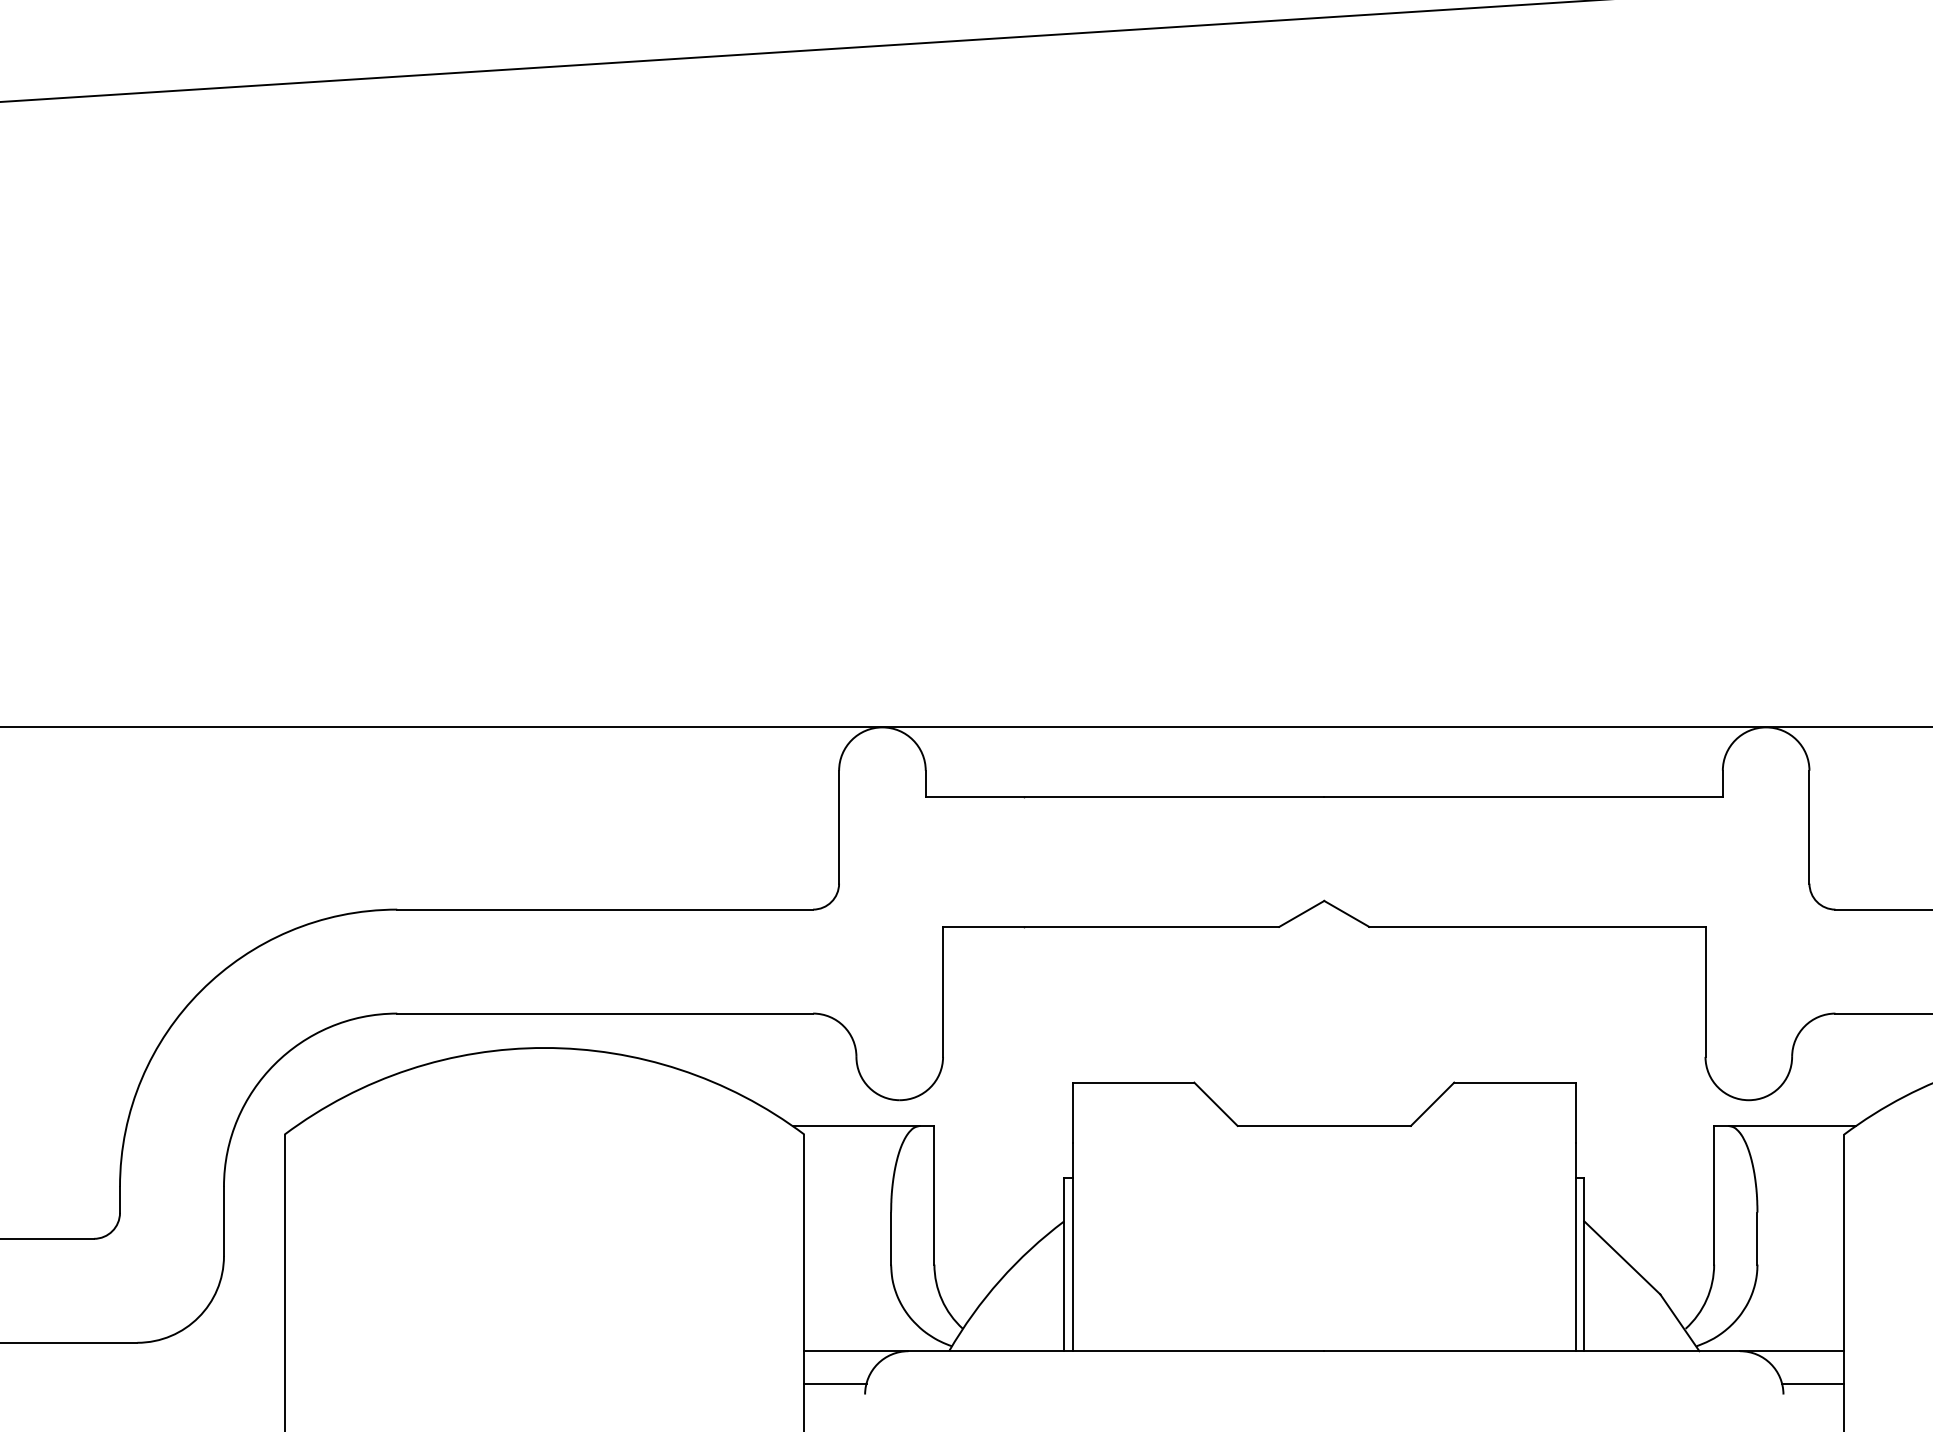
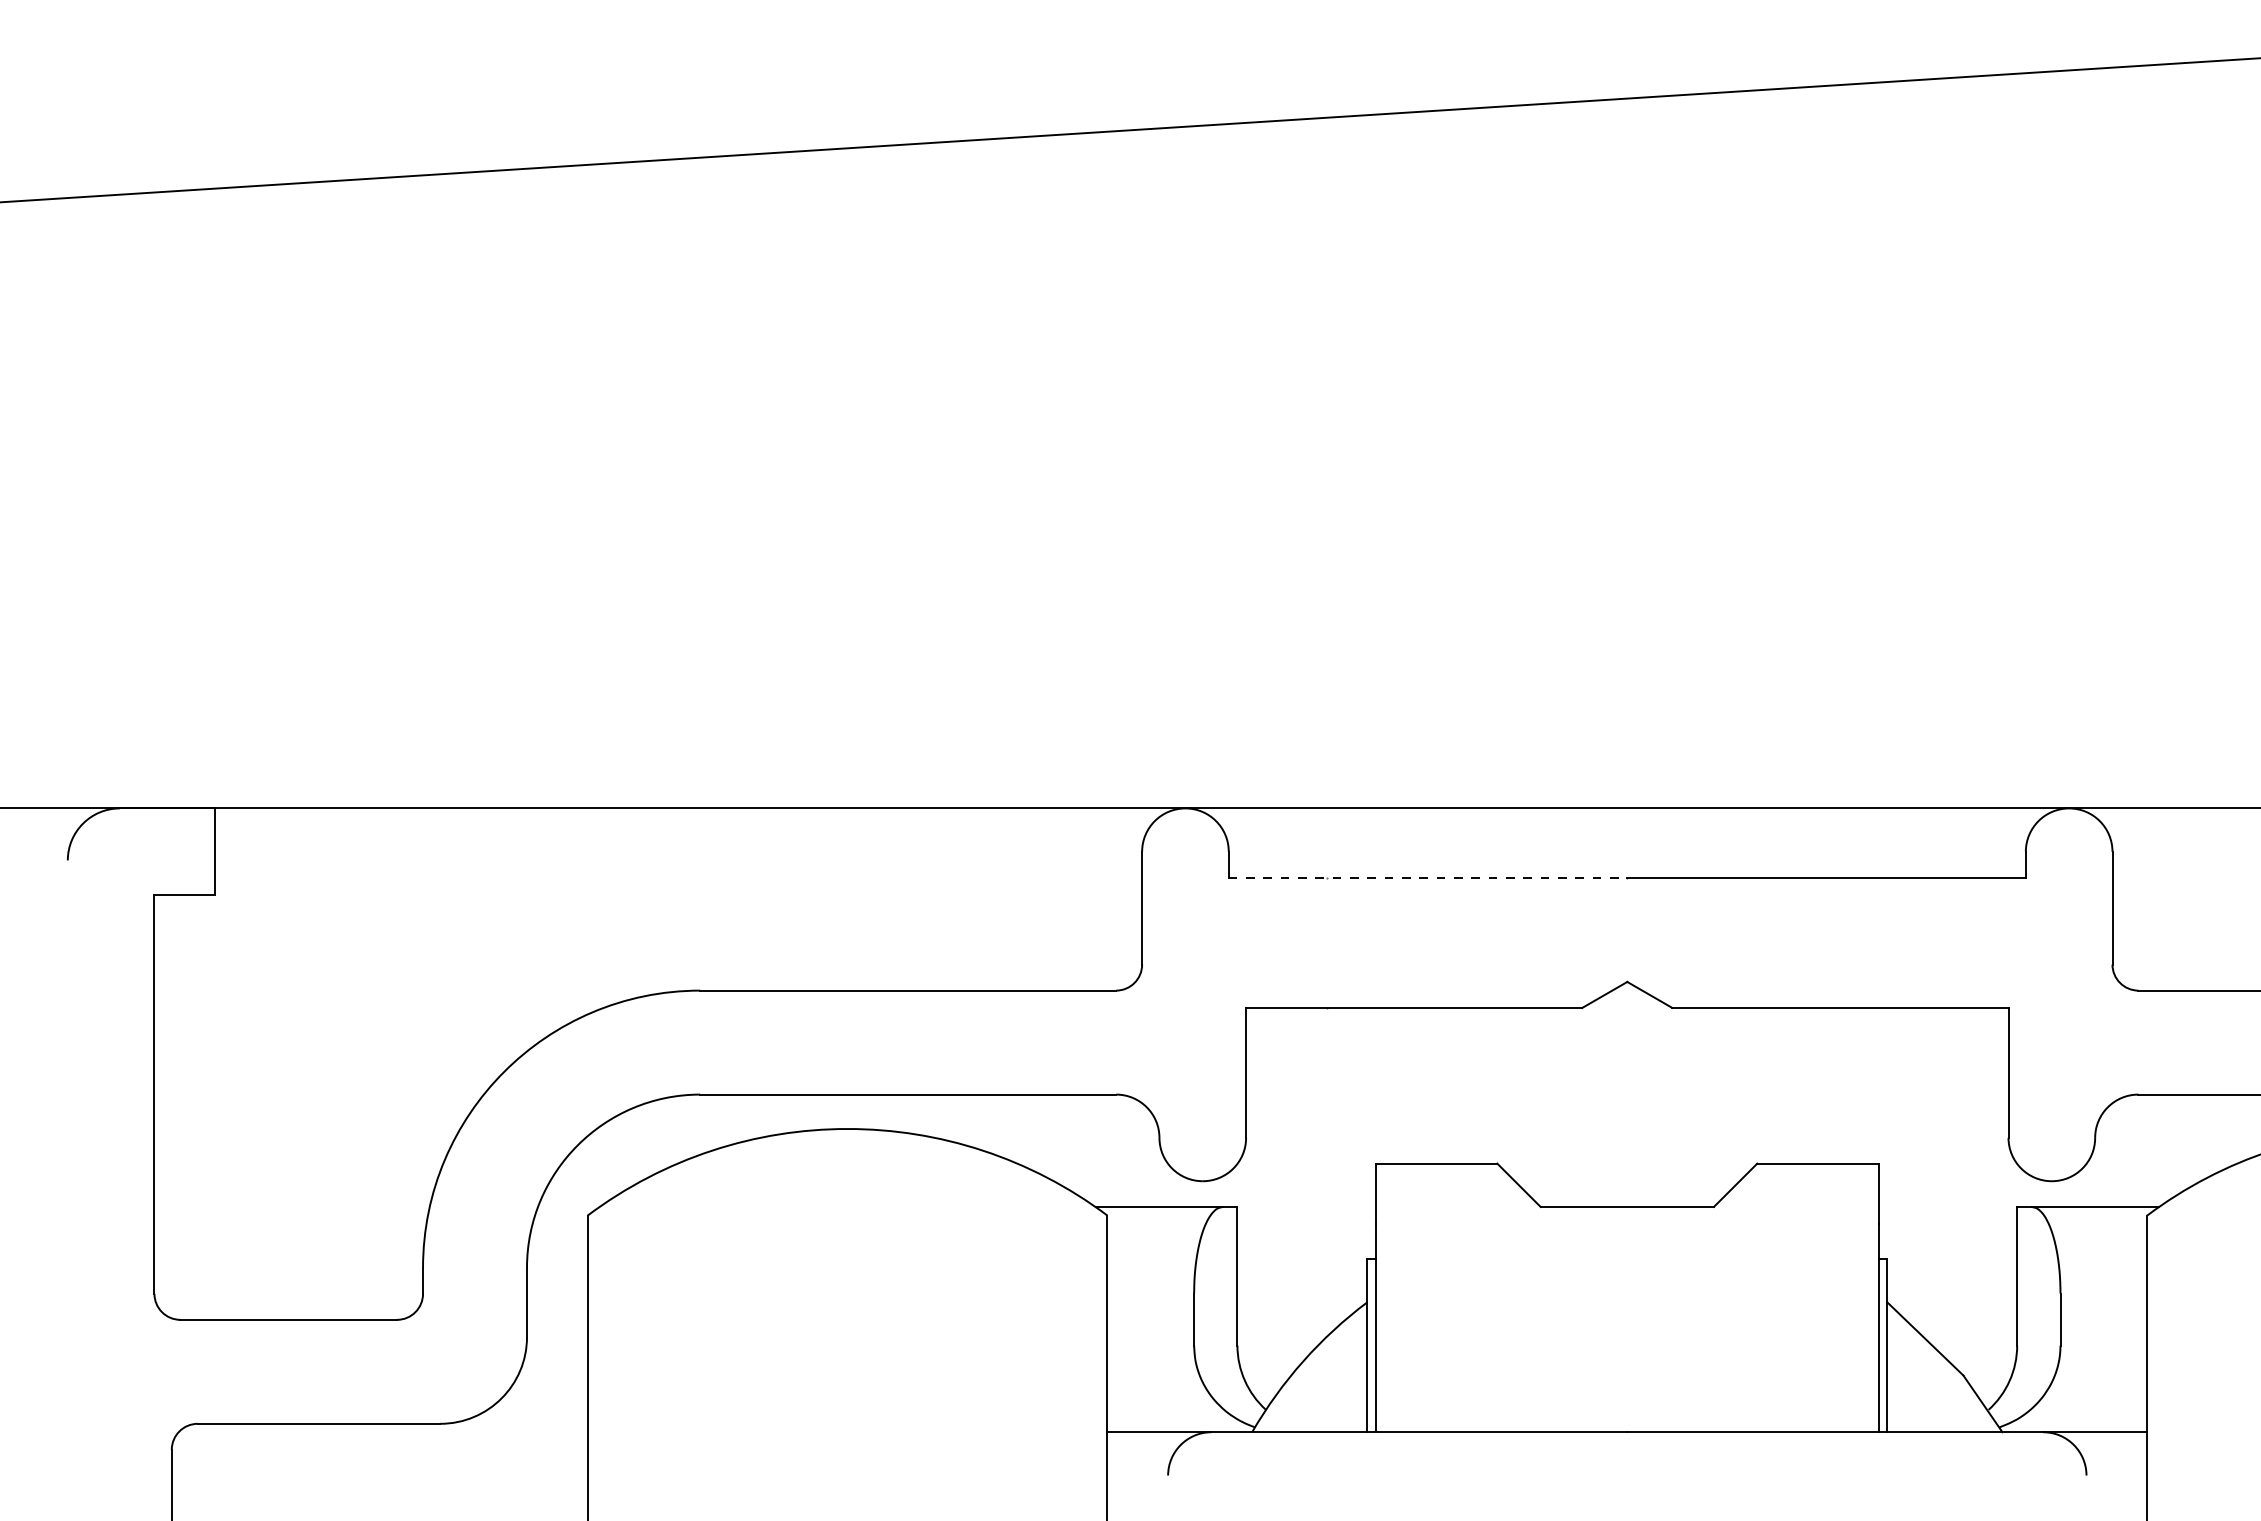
line: (1125, 797) -> (1428, 878), solid -> dashed
line: (835, 1383) -> (1138, 1464), removed
line: (1813, 1383) -> (2116, 1464), removed

